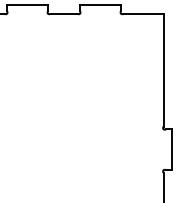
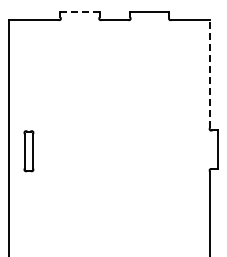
line: (28, 5) -> (80, 11), solid -> dashed
line: (163, 69) -> (210, 73), solid -> dashed

